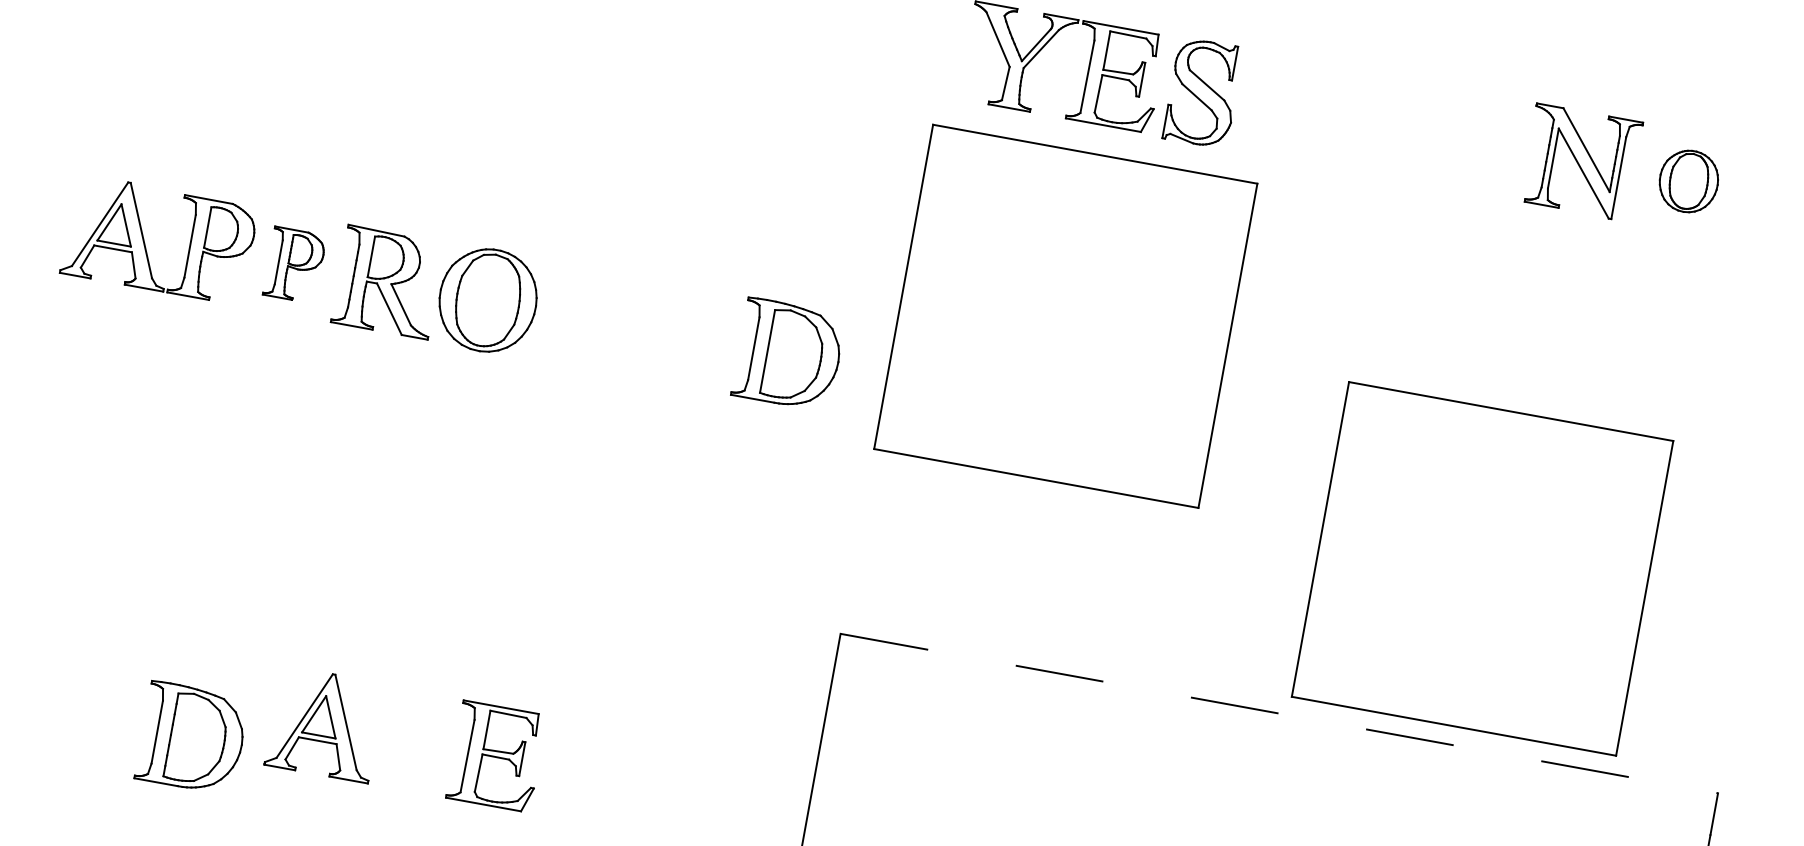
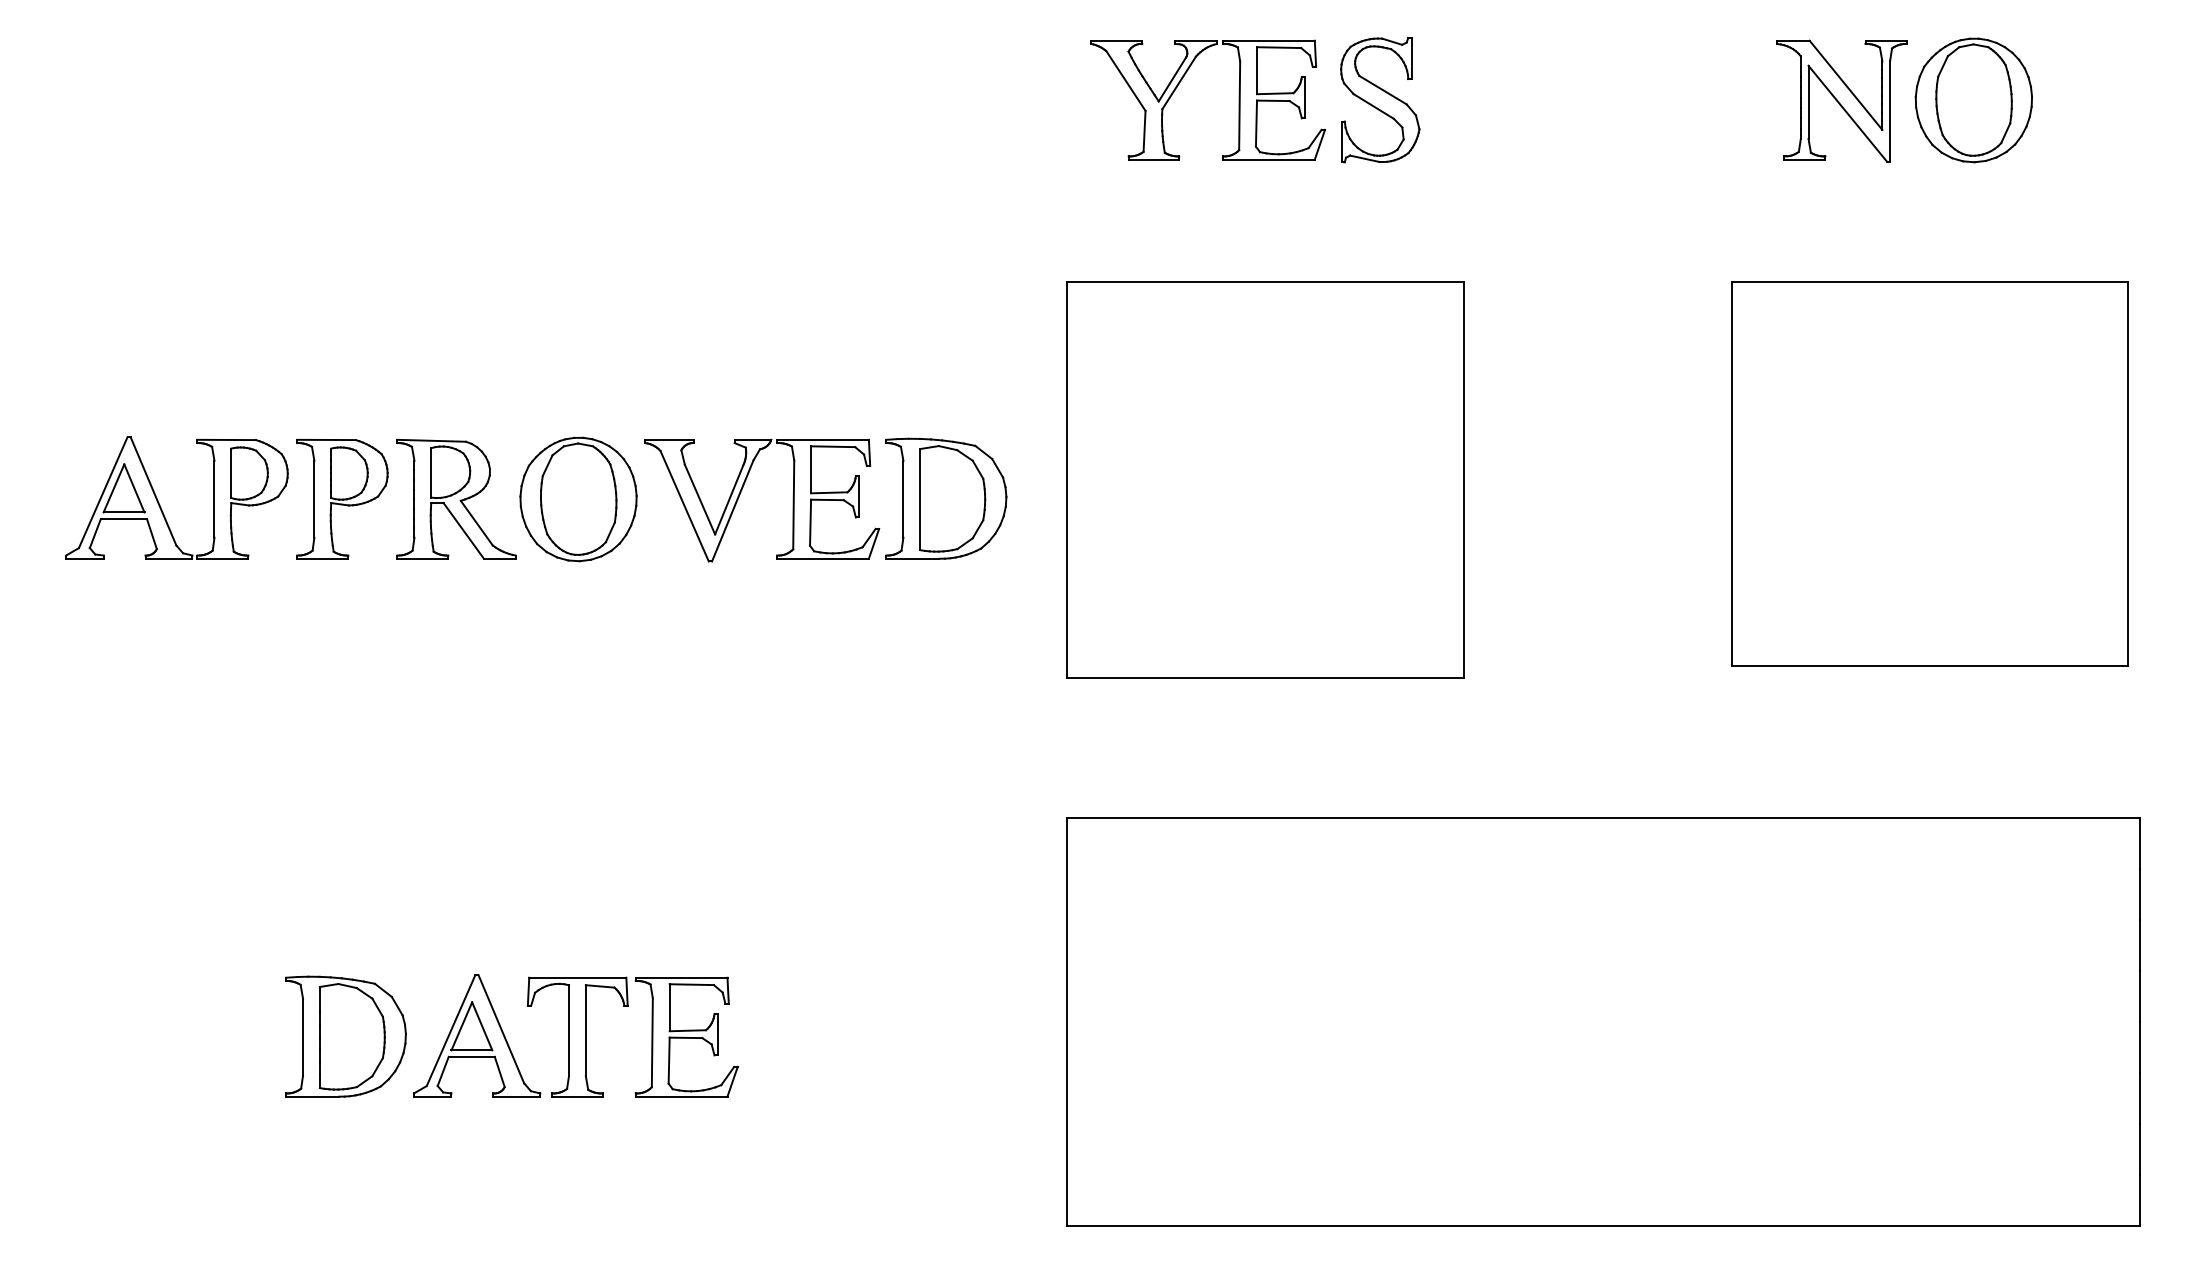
part: (1688, 181) -> (1973, 100), size x1.67
part: (294, 264) -> (342, 498), size x1.43
part: (1065, 315) -> (1265, 479), moved
part: (623, 317) -> (742, 490), added
part: (1482, 568) -> (1929, 473), moved
line: (1279, 714) -> (1604, 818), dashed -> solid
part: (192, 737) -> (345, 1036), moved
part: (407, 739) -> (577, 1036), added

